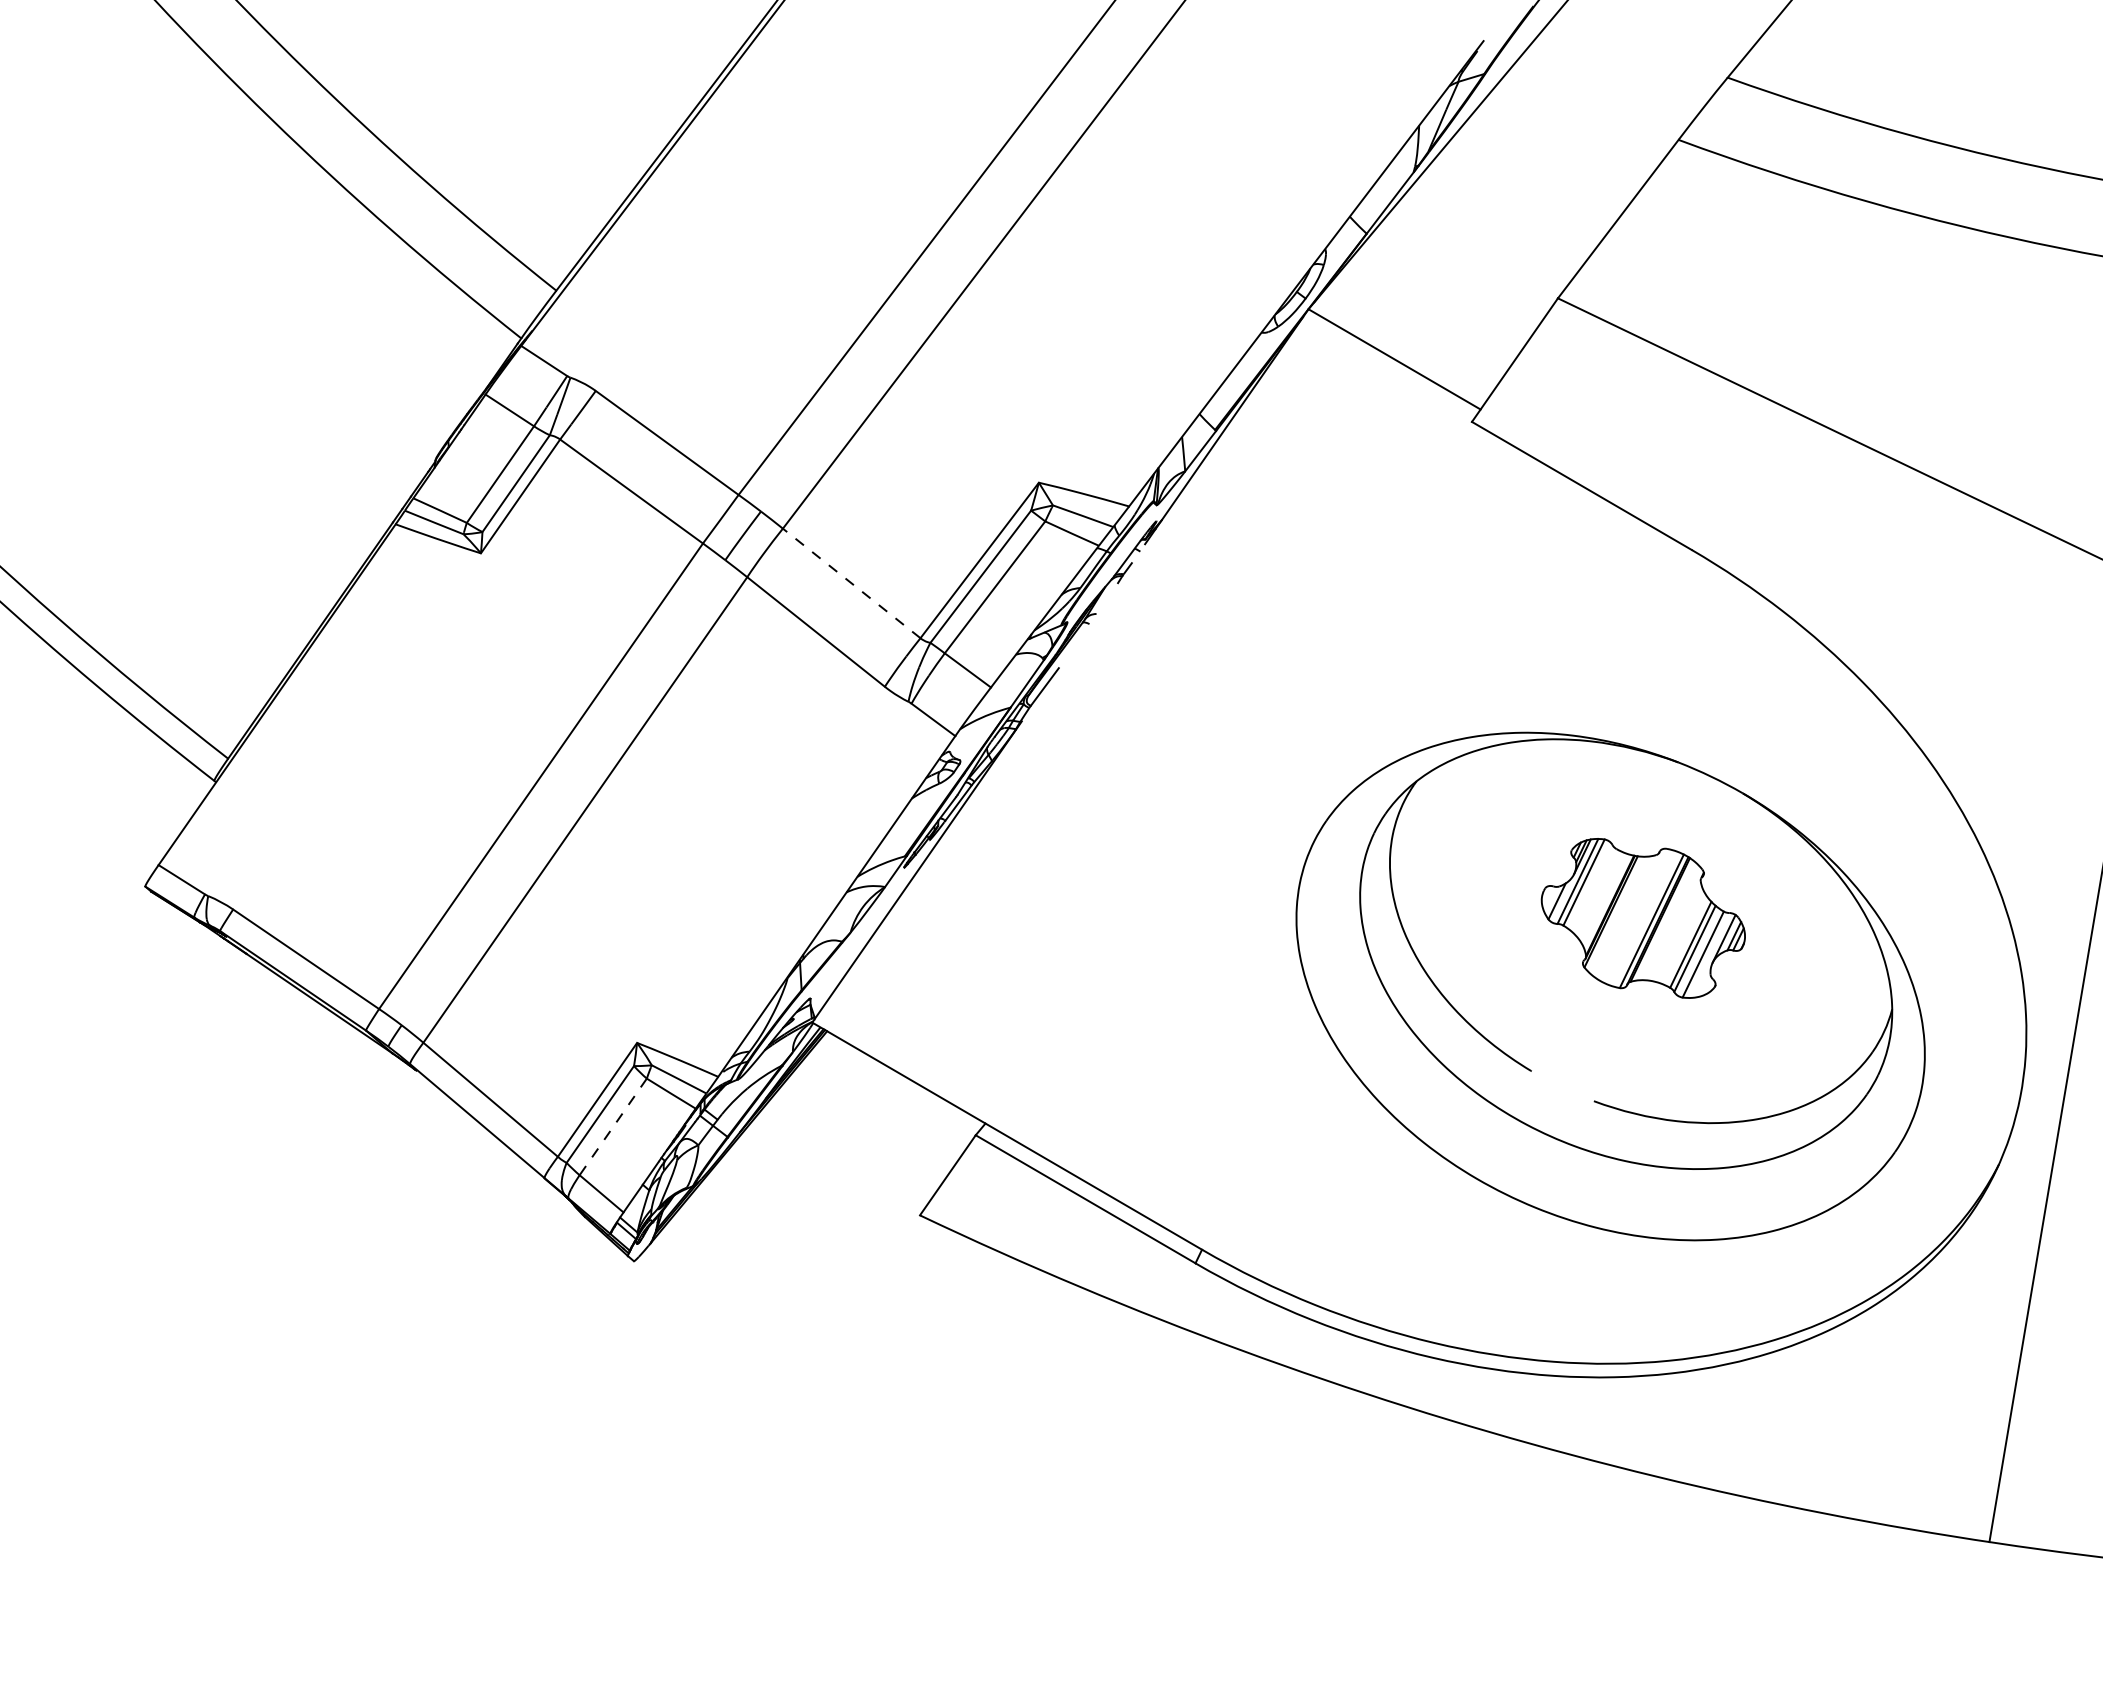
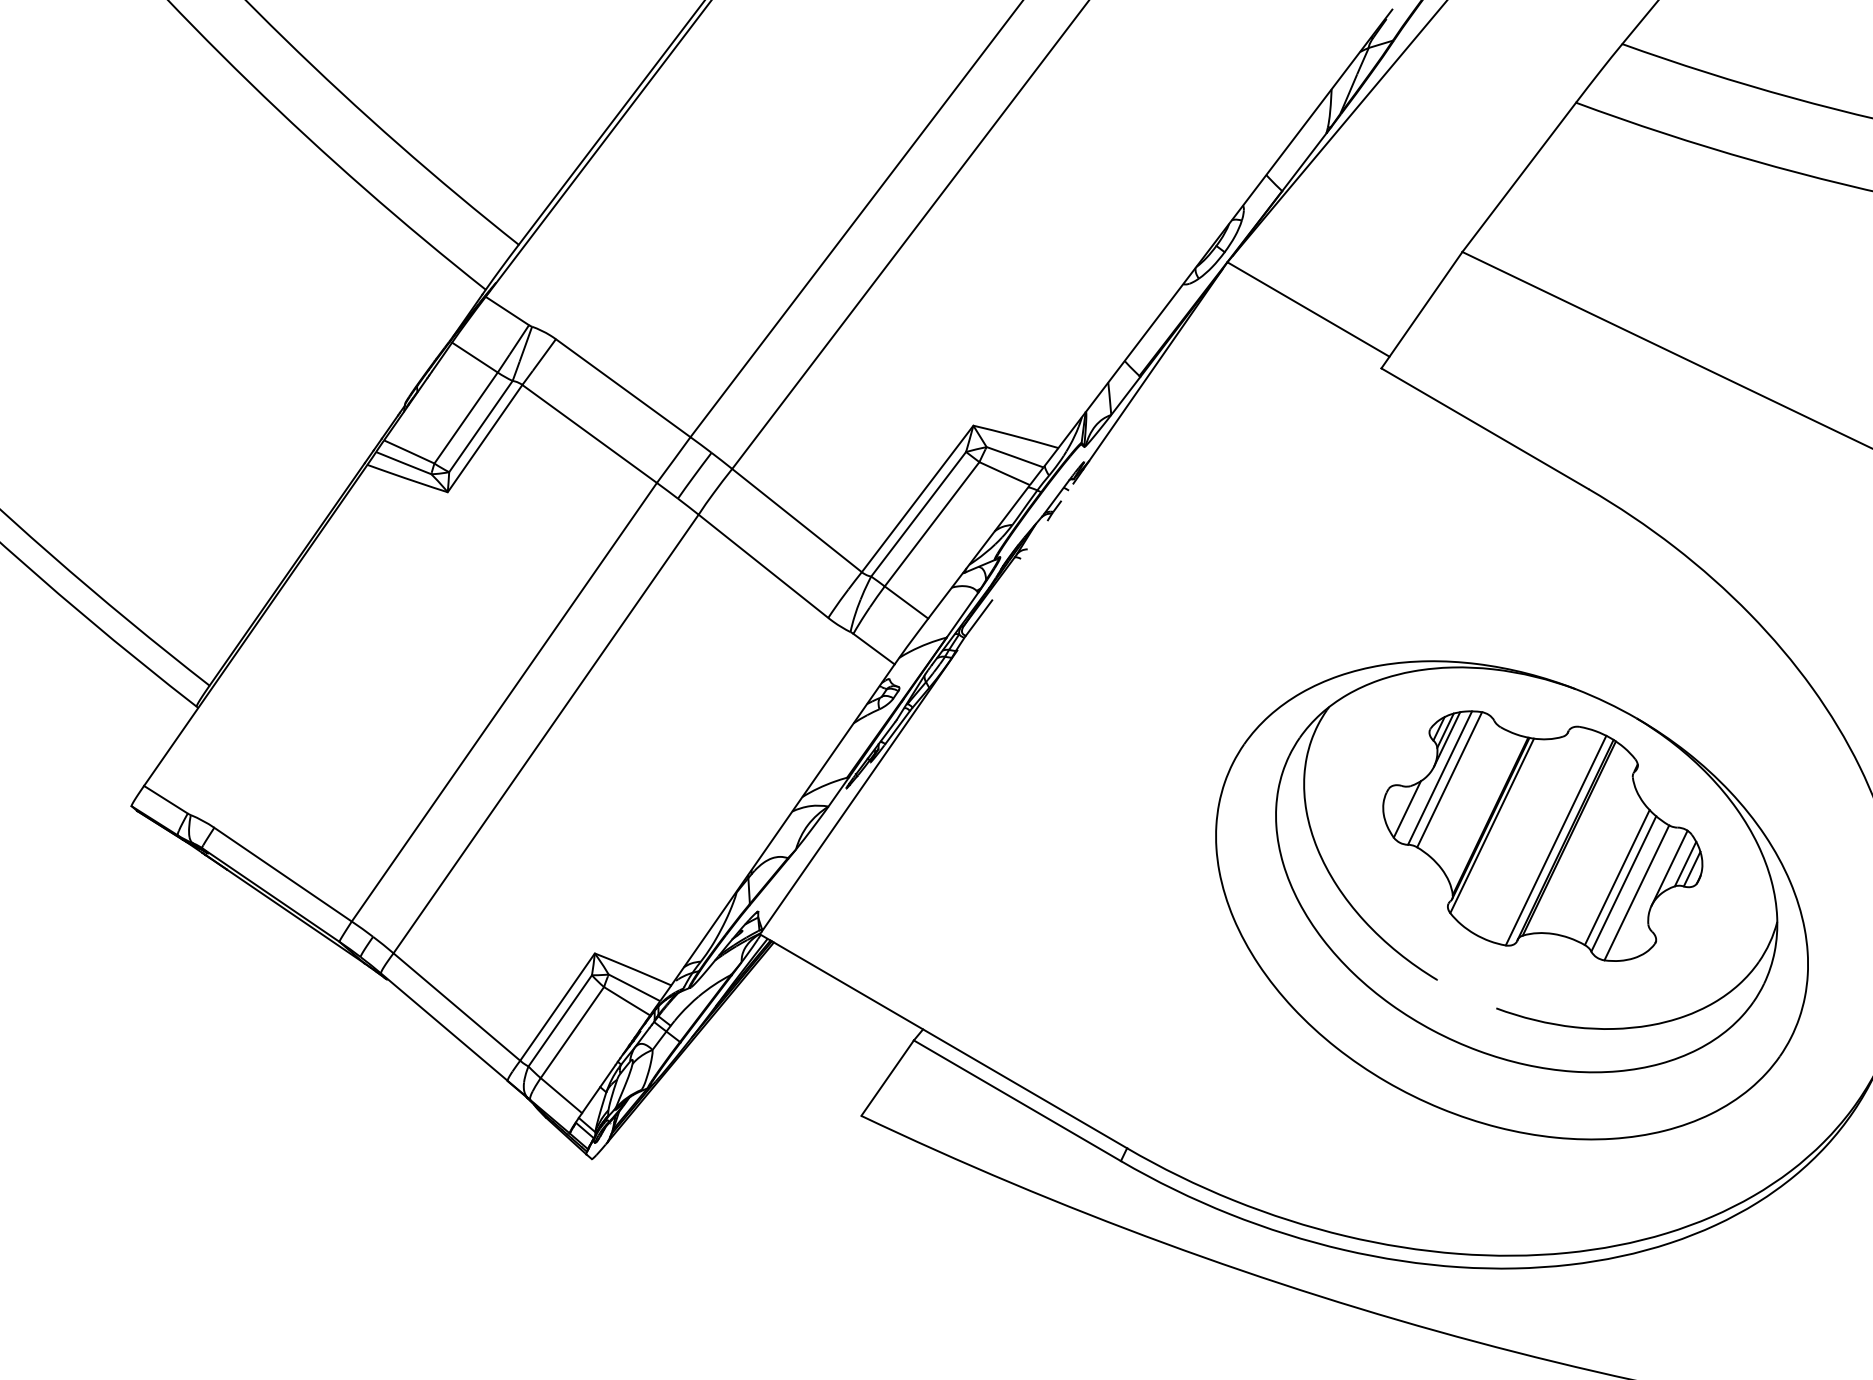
line: (851, 583) -> (796, 520), dashed -> solid
part: (1643, 918) -> (1542, 836), size x1.67
line: (613, 1126) -> (572, 1032), dashed -> solid

